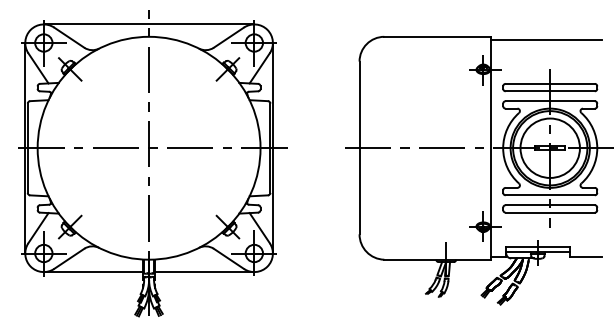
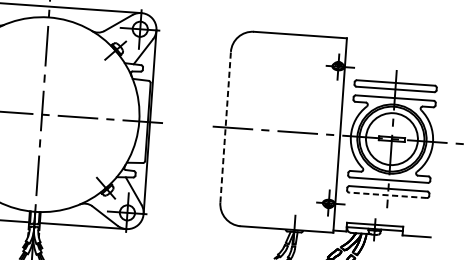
line: (546, 39) -> (395, 44), removed
line: (359, 147) -> (225, 126), solid -> dashed
line: (550, 212) -> (388, 195), solid -> dashed

